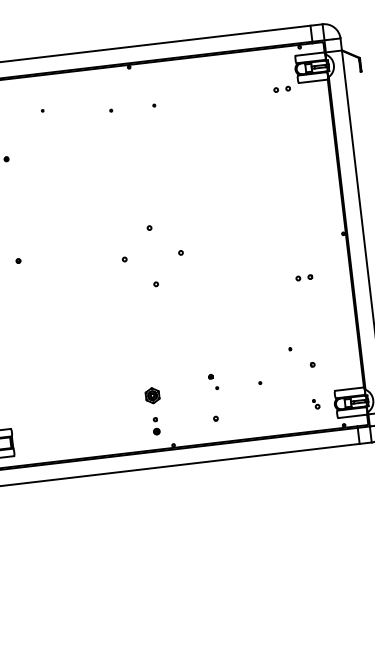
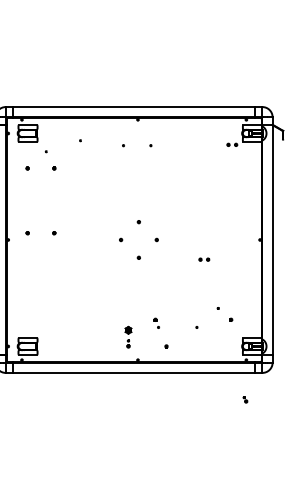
part: (304, 277) -> (204, 259), moved
part: (213, 380) -> (156, 322), moved
part: (316, 403) -> (245, 399), moved
part: (154, 409) -> (128, 336), size x0.7

